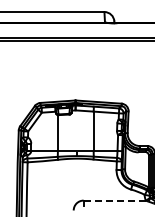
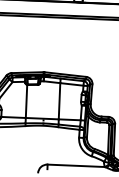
line: (114, 200) -> (76, 165), dashed -> solid

